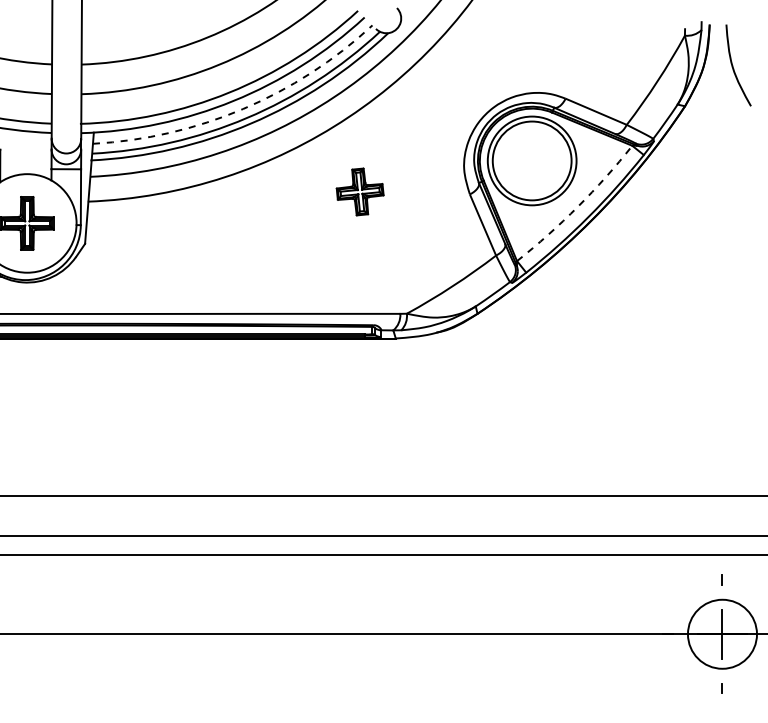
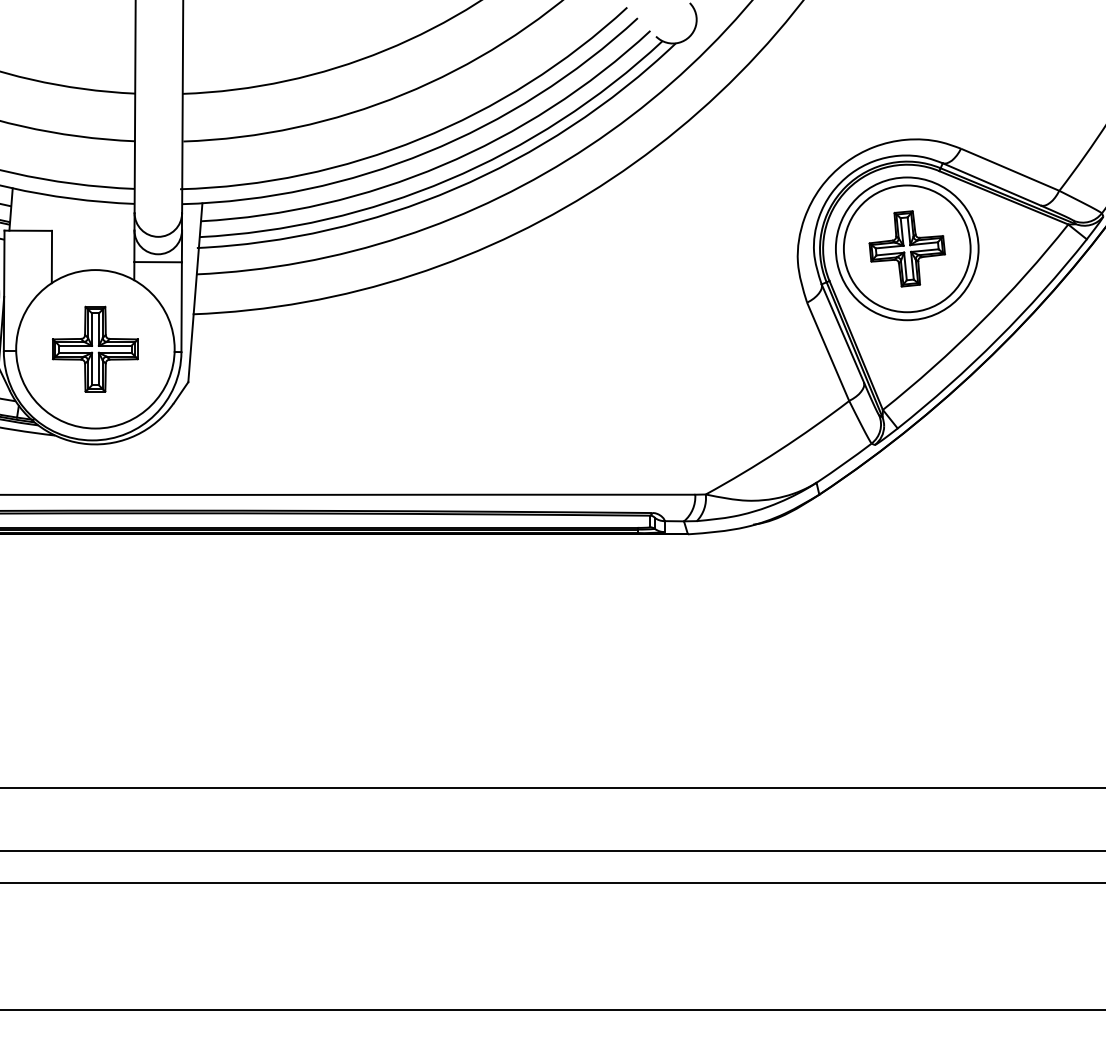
arc: (243, 109) -> (443, 166), dashed -> solid
part: (359, 191) -> (906, 248), moved
arc: (577, 206) -> (980, 322), dashed -> solid

